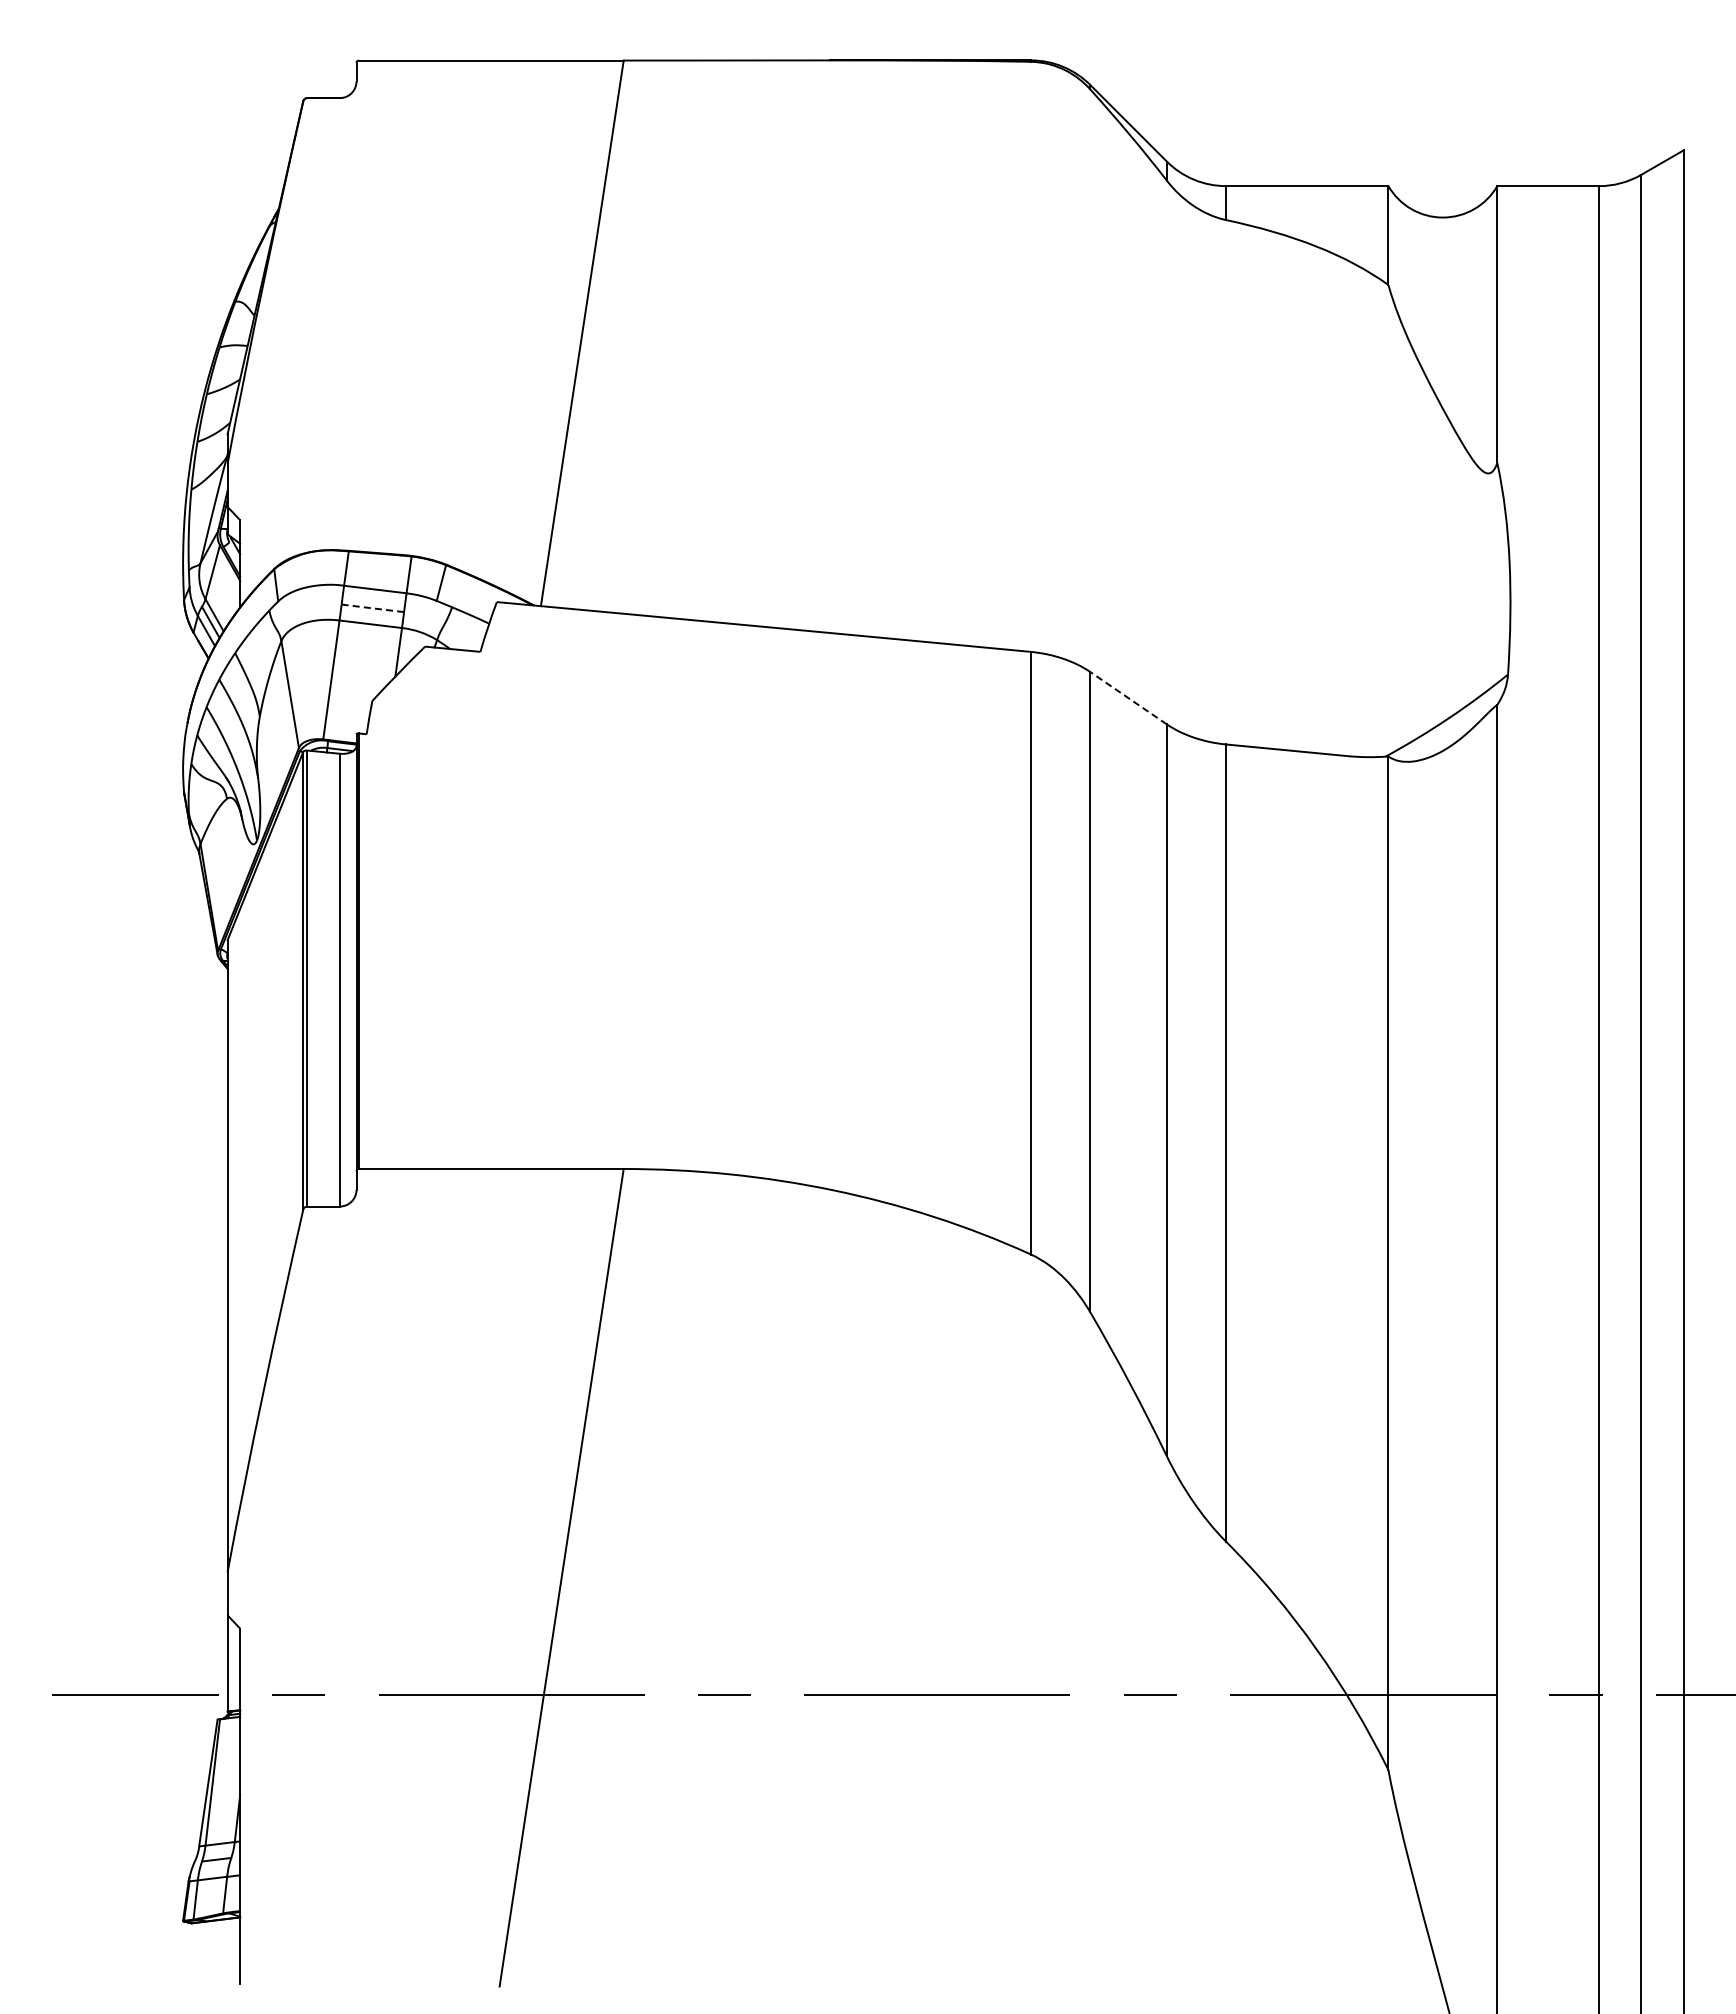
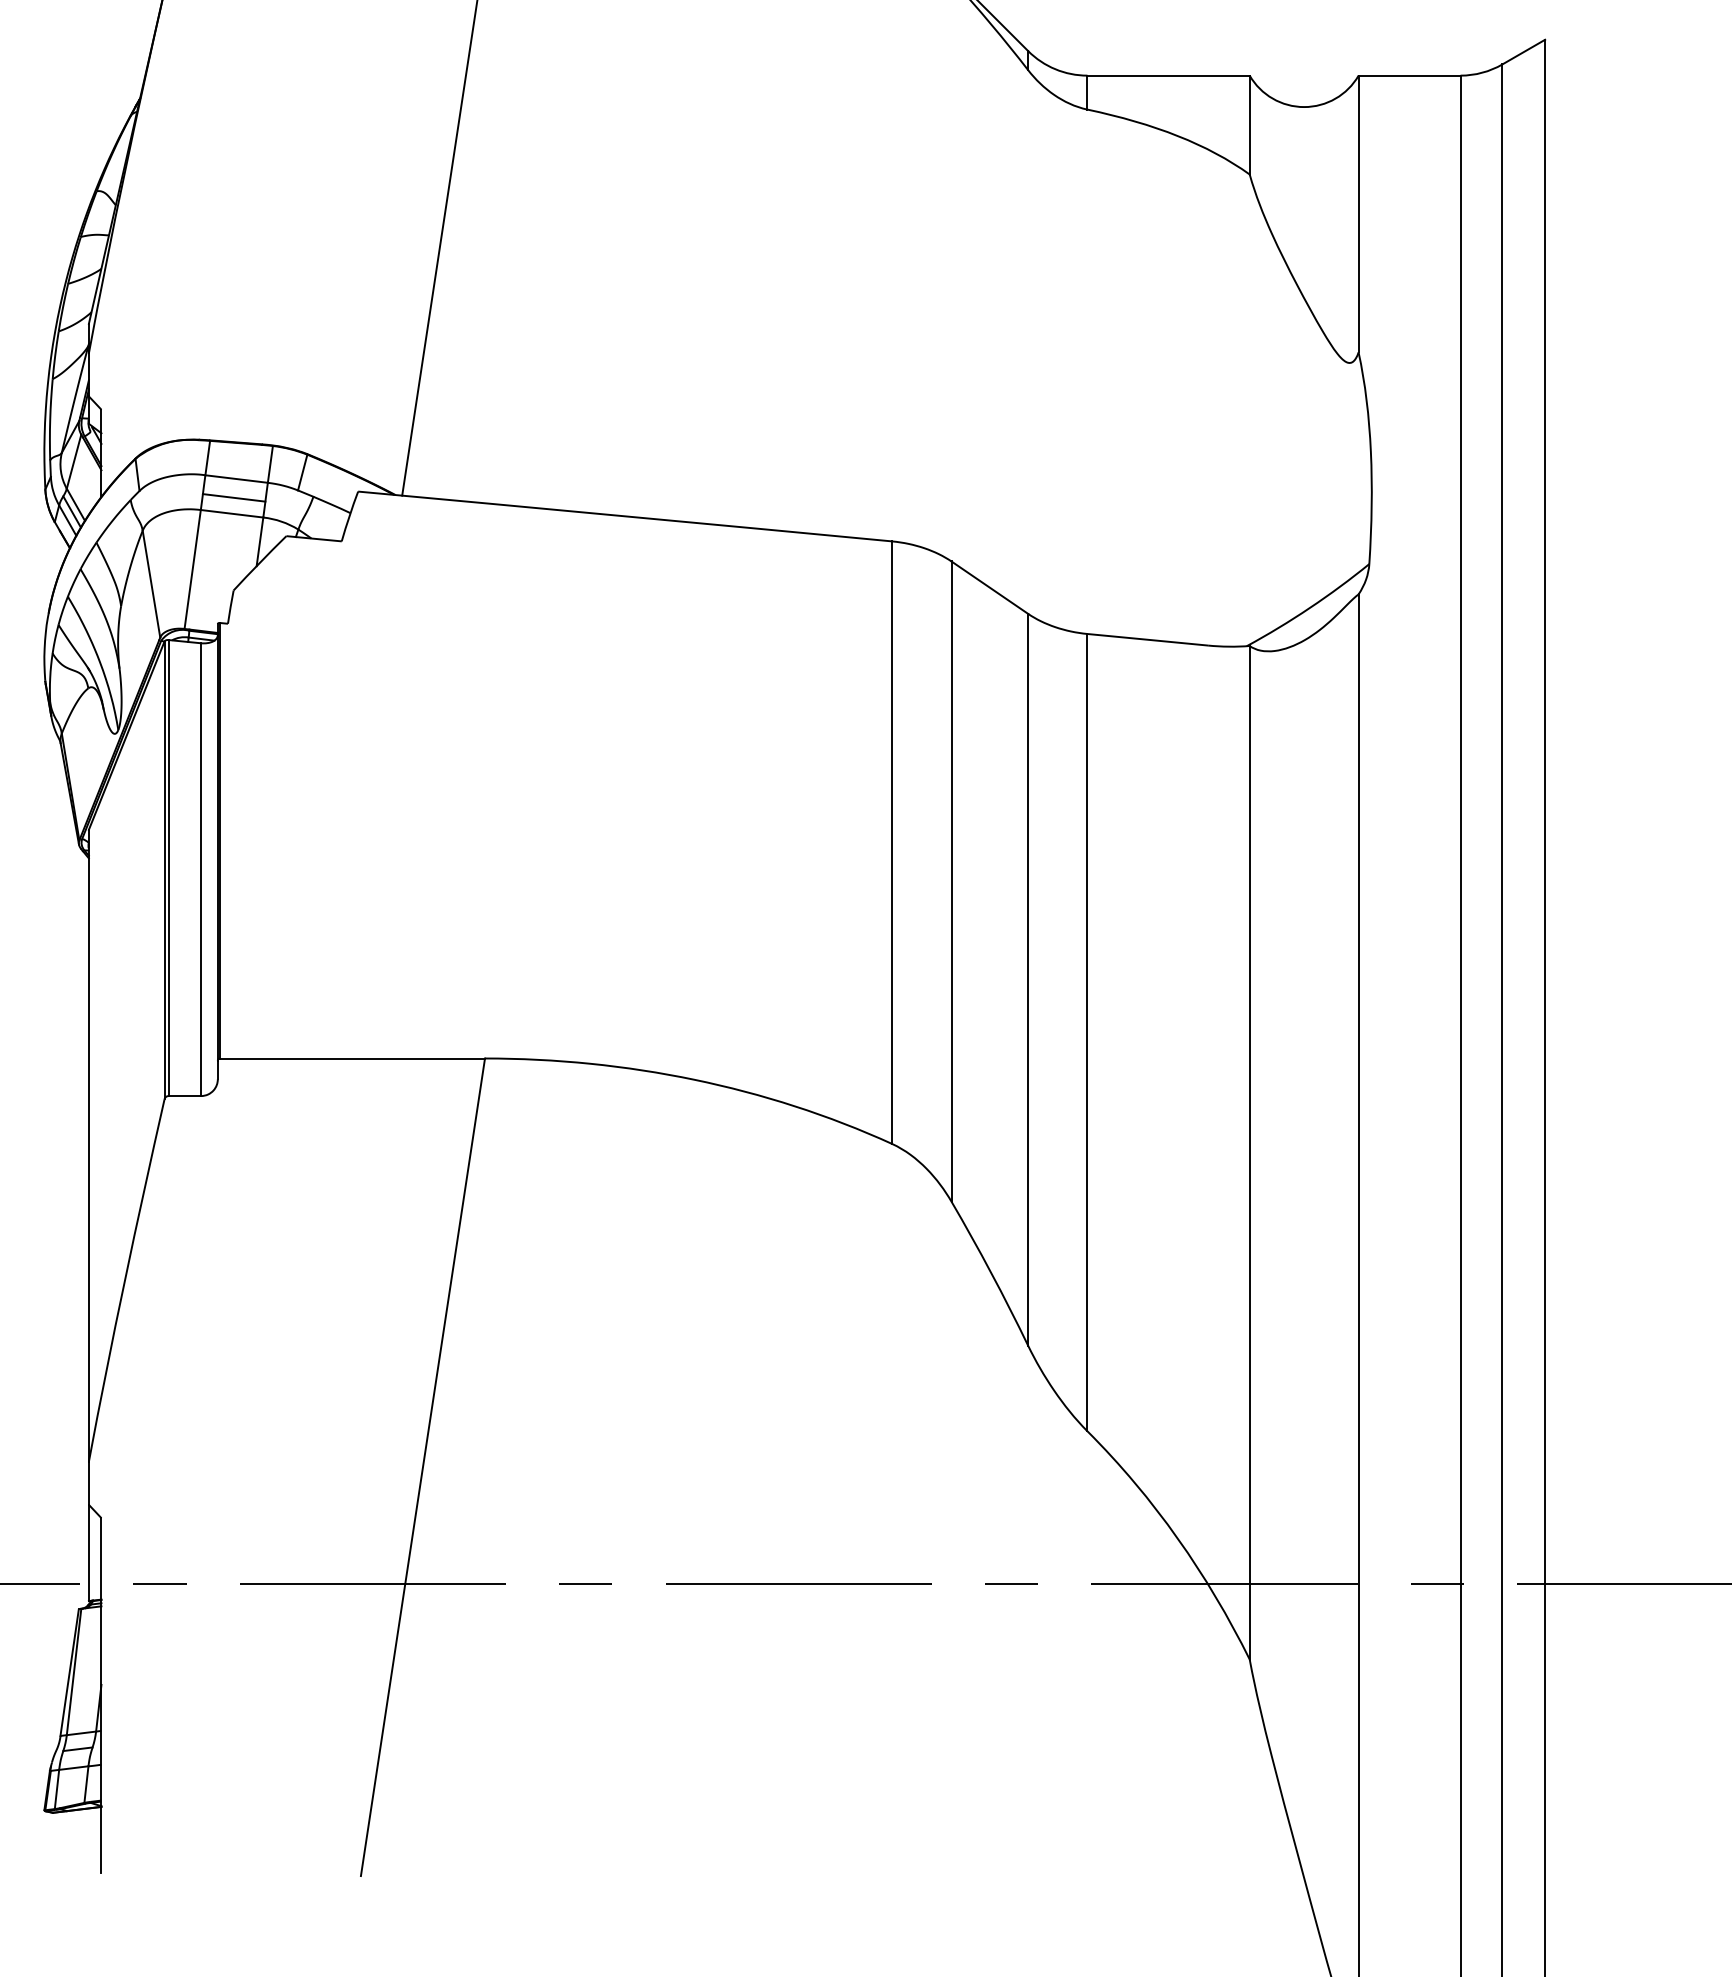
line: (372, 608) -> (233, 498), dashed -> solid
line: (1128, 697) -> (989, 587), dashed -> solid

